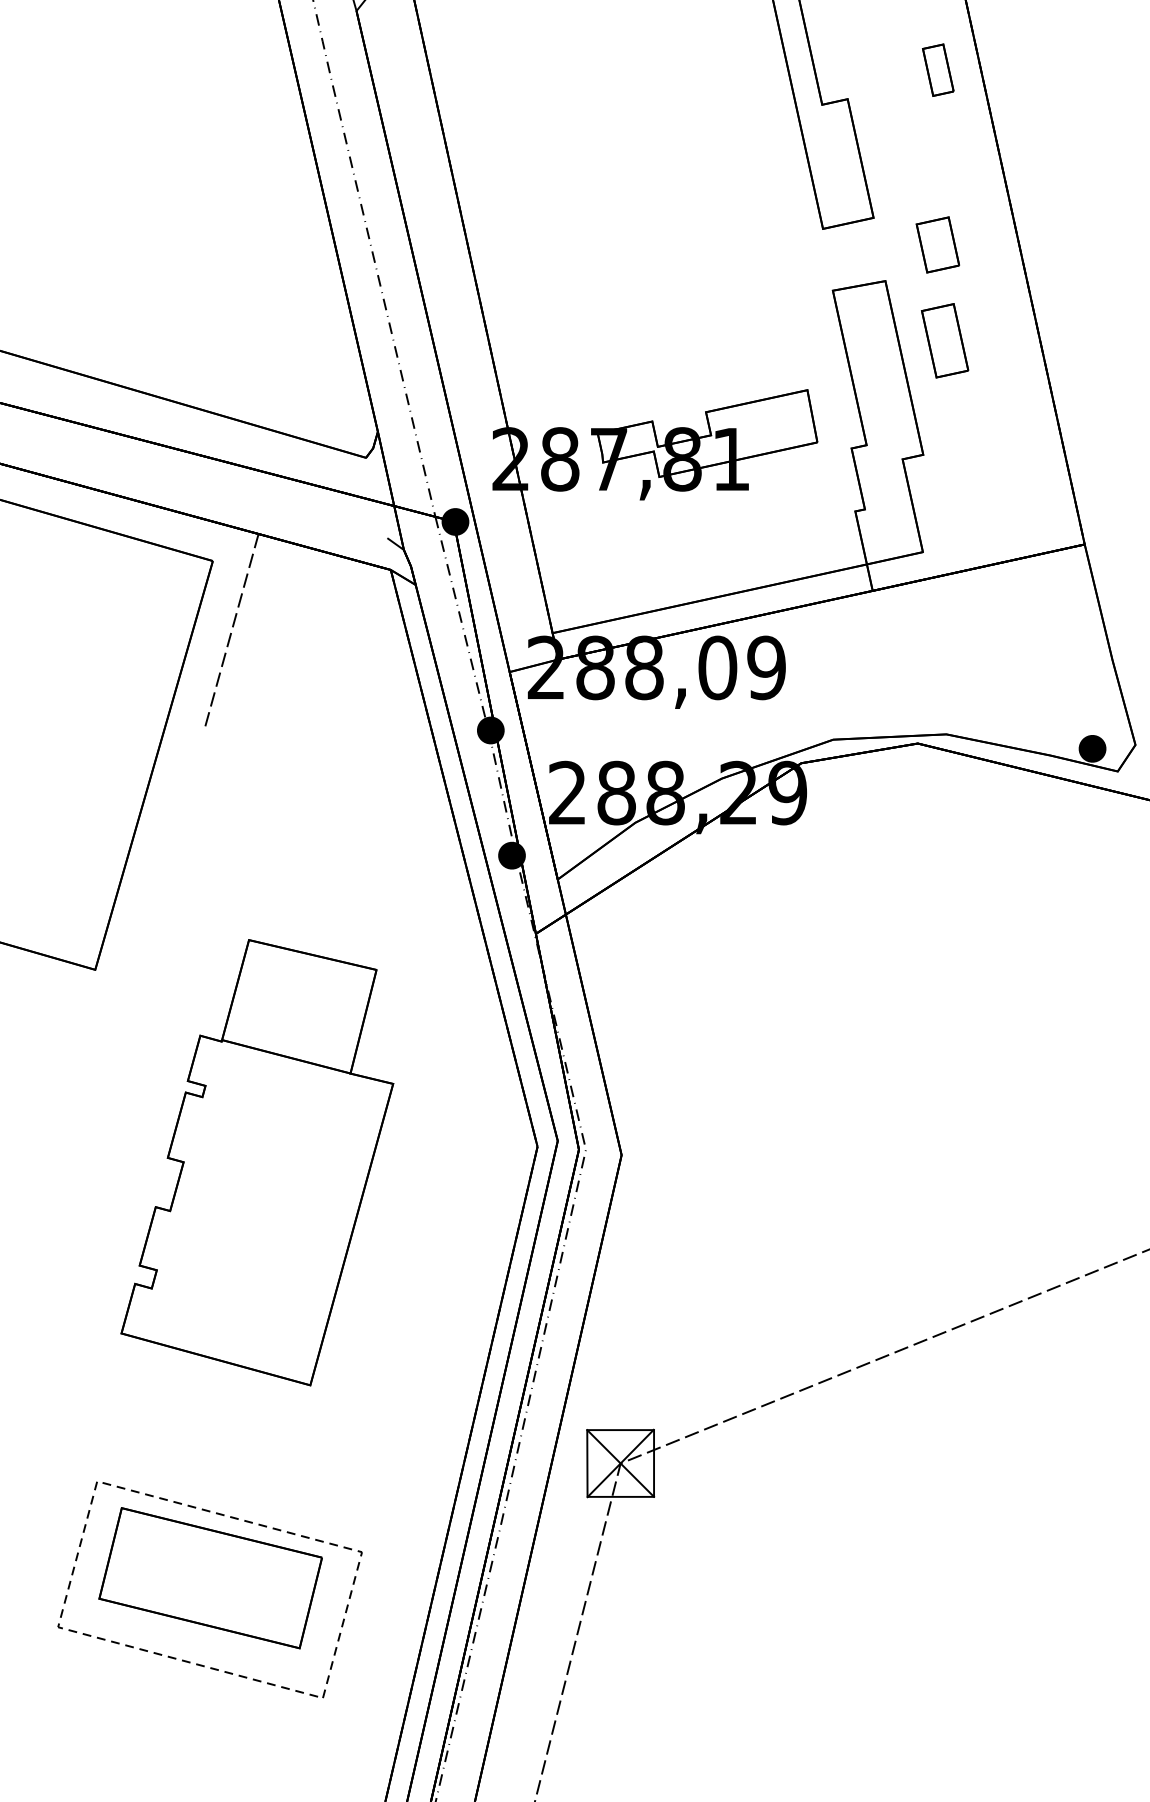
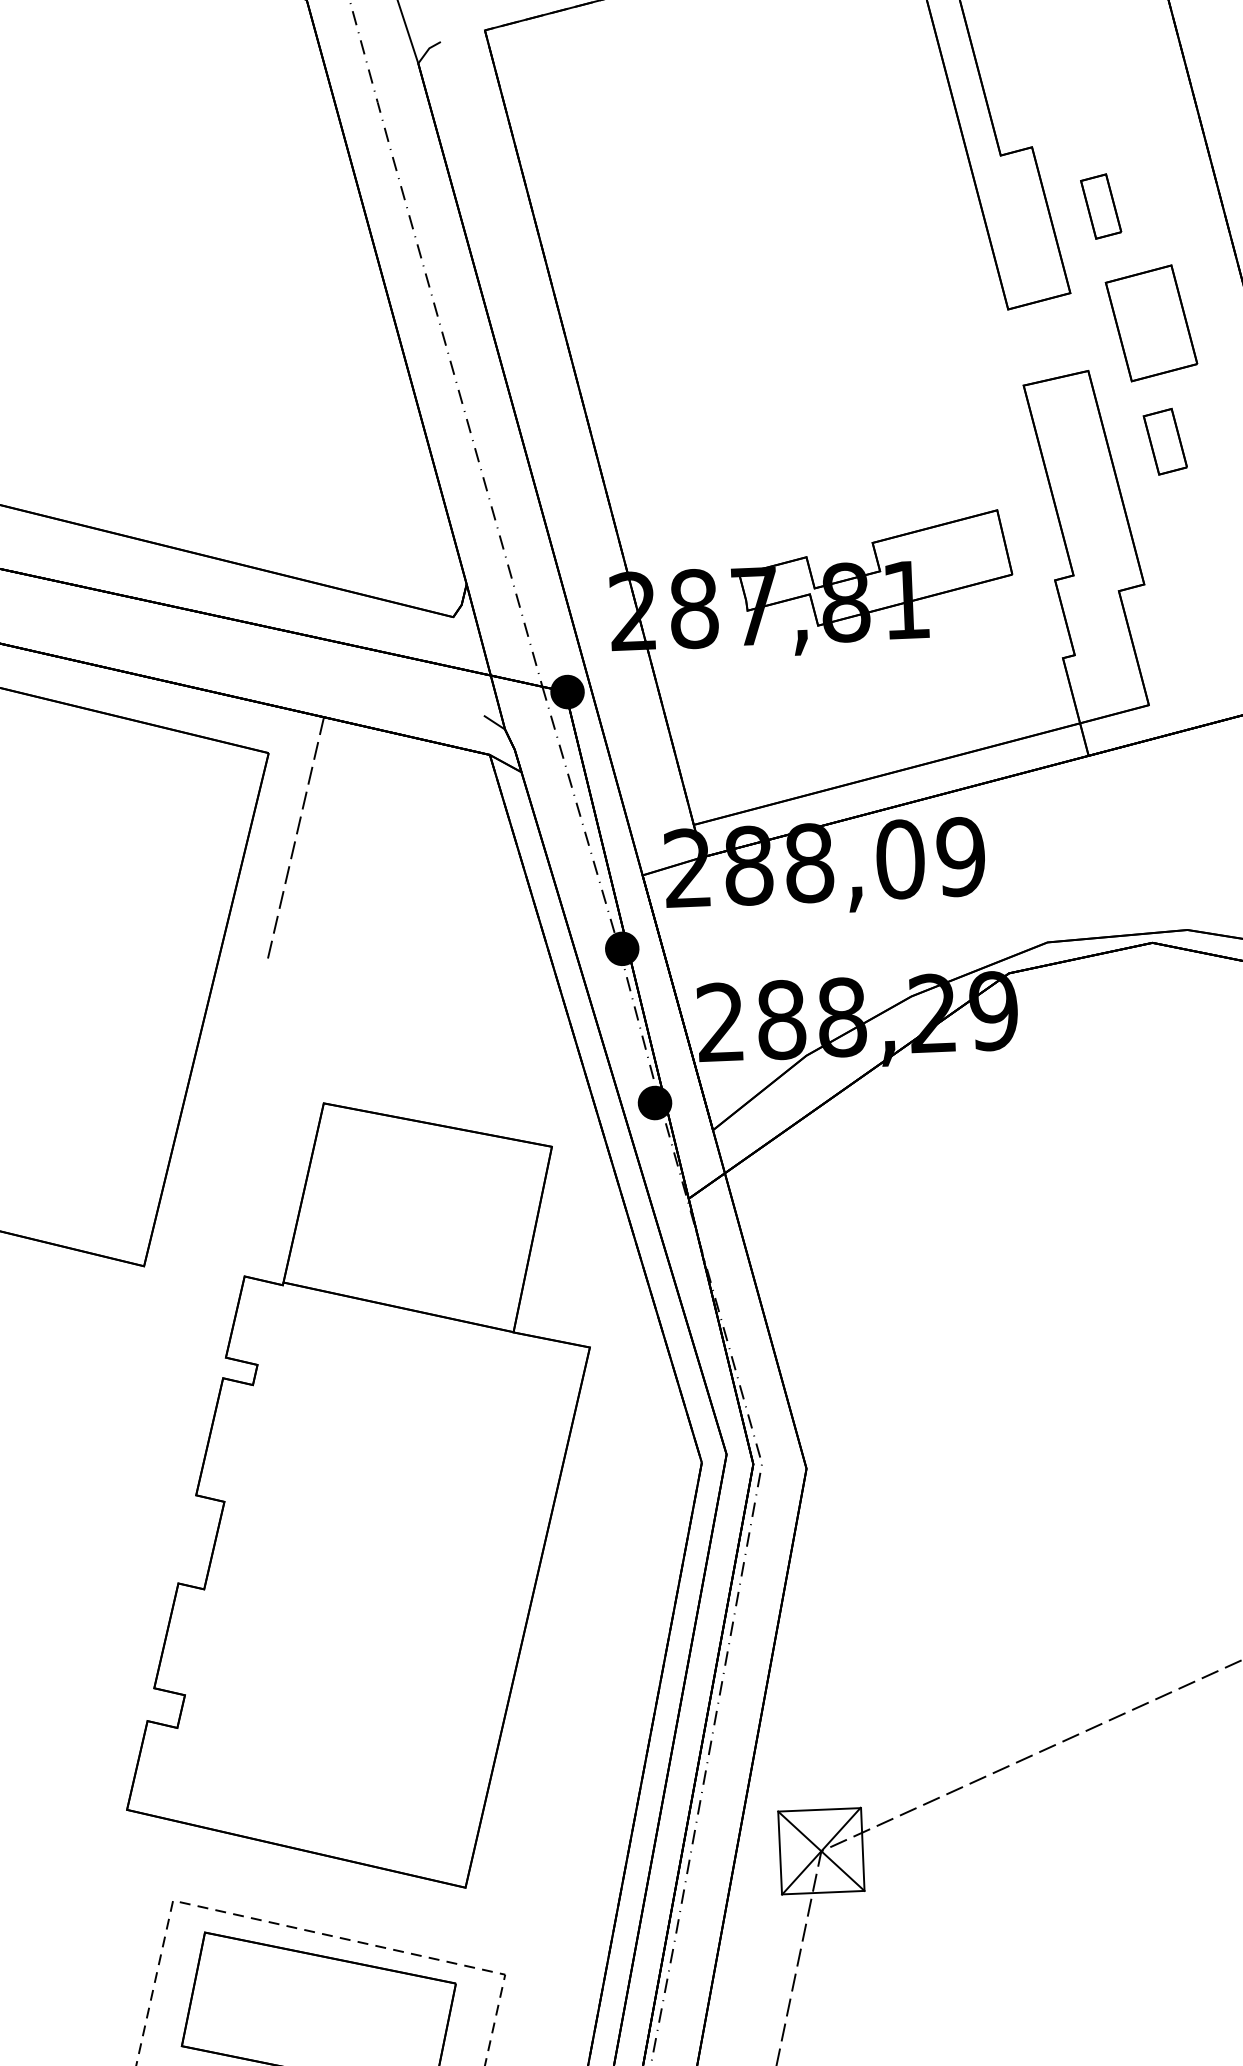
part: (938, 69) -> (1101, 205), moved
part: (937, 244) -> (1150, 322), size x1.67
part: (944, 340) -> (1164, 441), size x0.71
part: (257, 1162) -> (355, 1496), size x1.43

